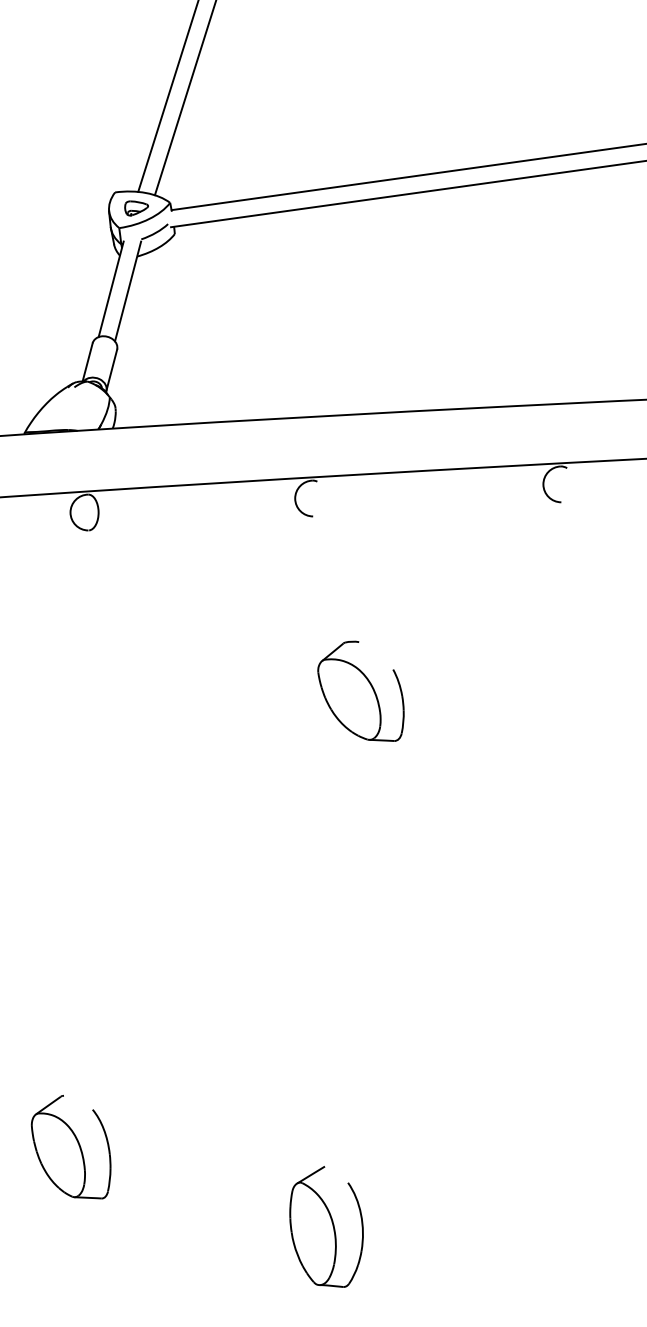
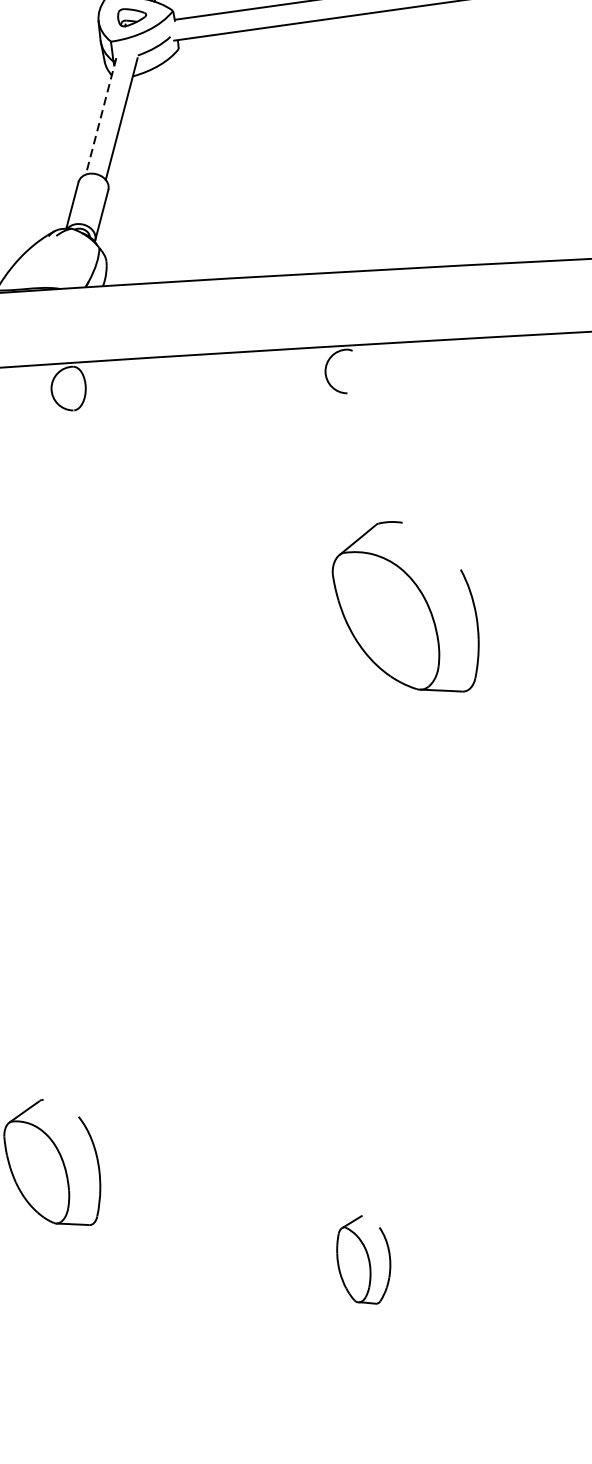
line: (111, 289) -> (101, 116), solid -> dashed
part: (360, 690) -> (405, 605), size x1.4
part: (326, 1226) -> (363, 1259), size x0.6

